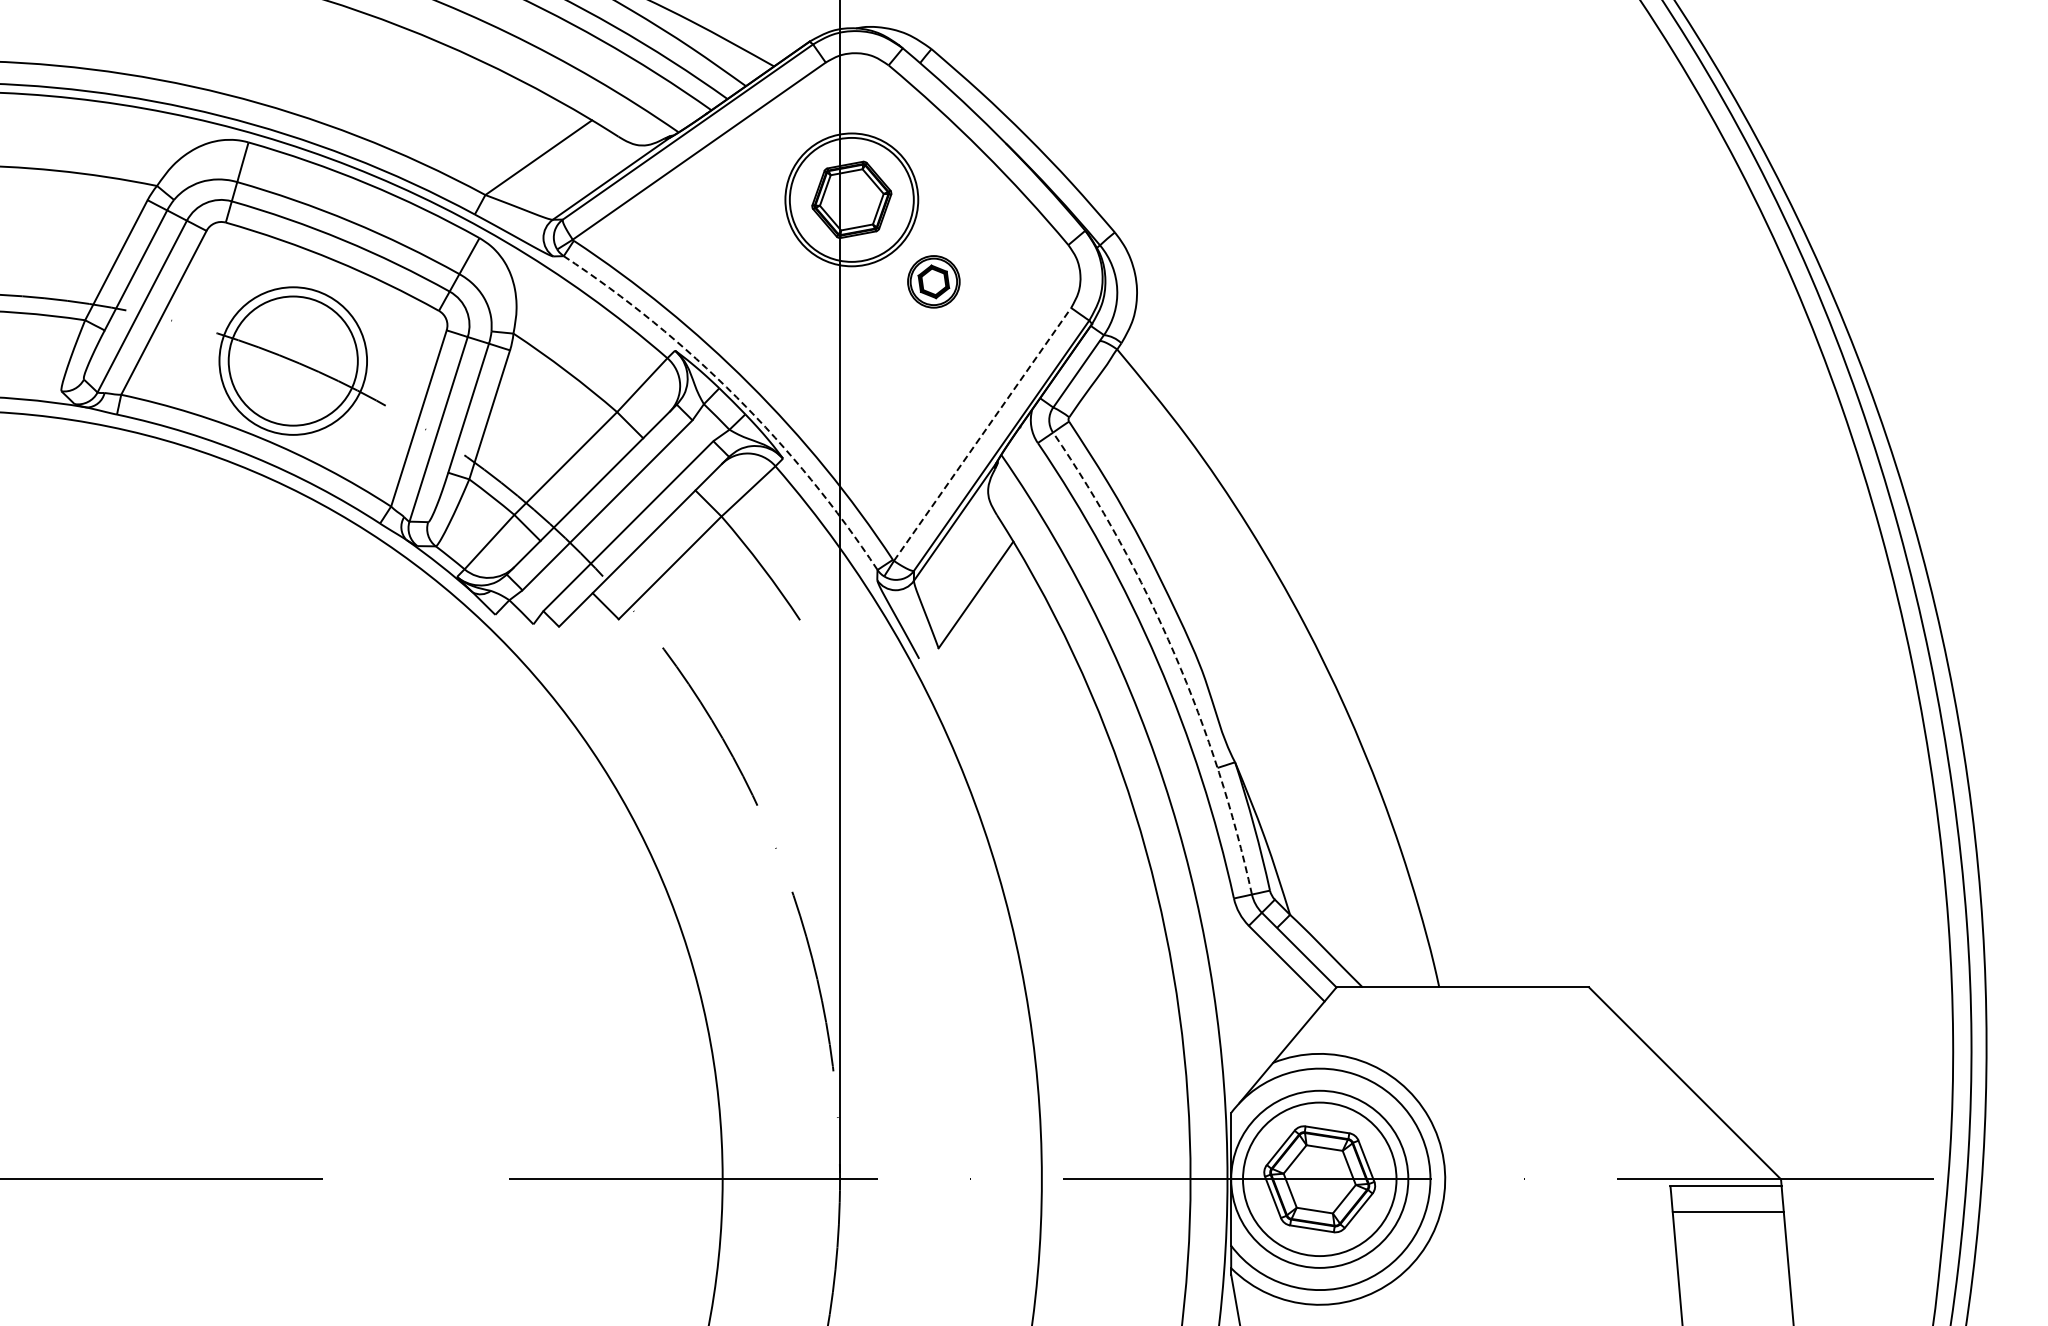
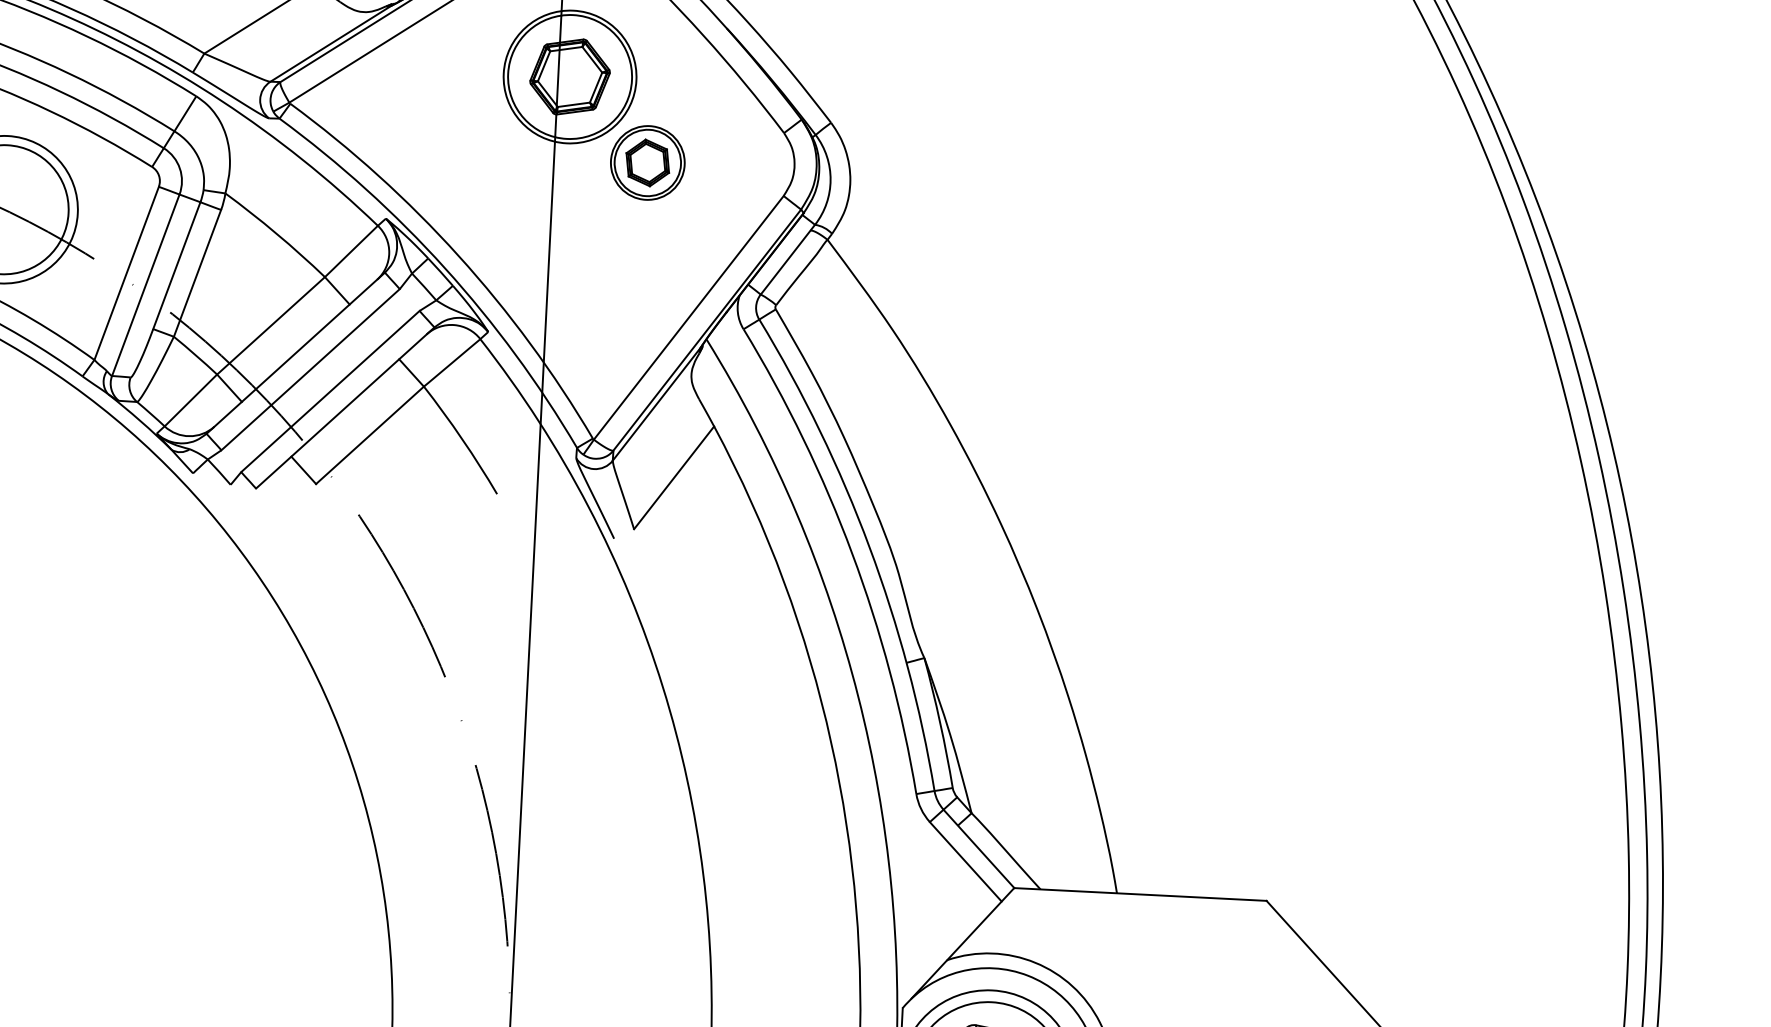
part: (933, 281) -> (647, 162), size x1.43
arc: (736, 397) -> (444, 268), dashed -> solid
line: (982, 434) -> (688, 317), dashed -> solid
arc: (1174, 654) -> (869, 547), dashed -> solid

